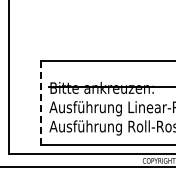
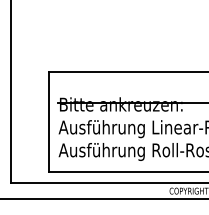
line: (41, 102) -> (49, 121), dashed -> solid

